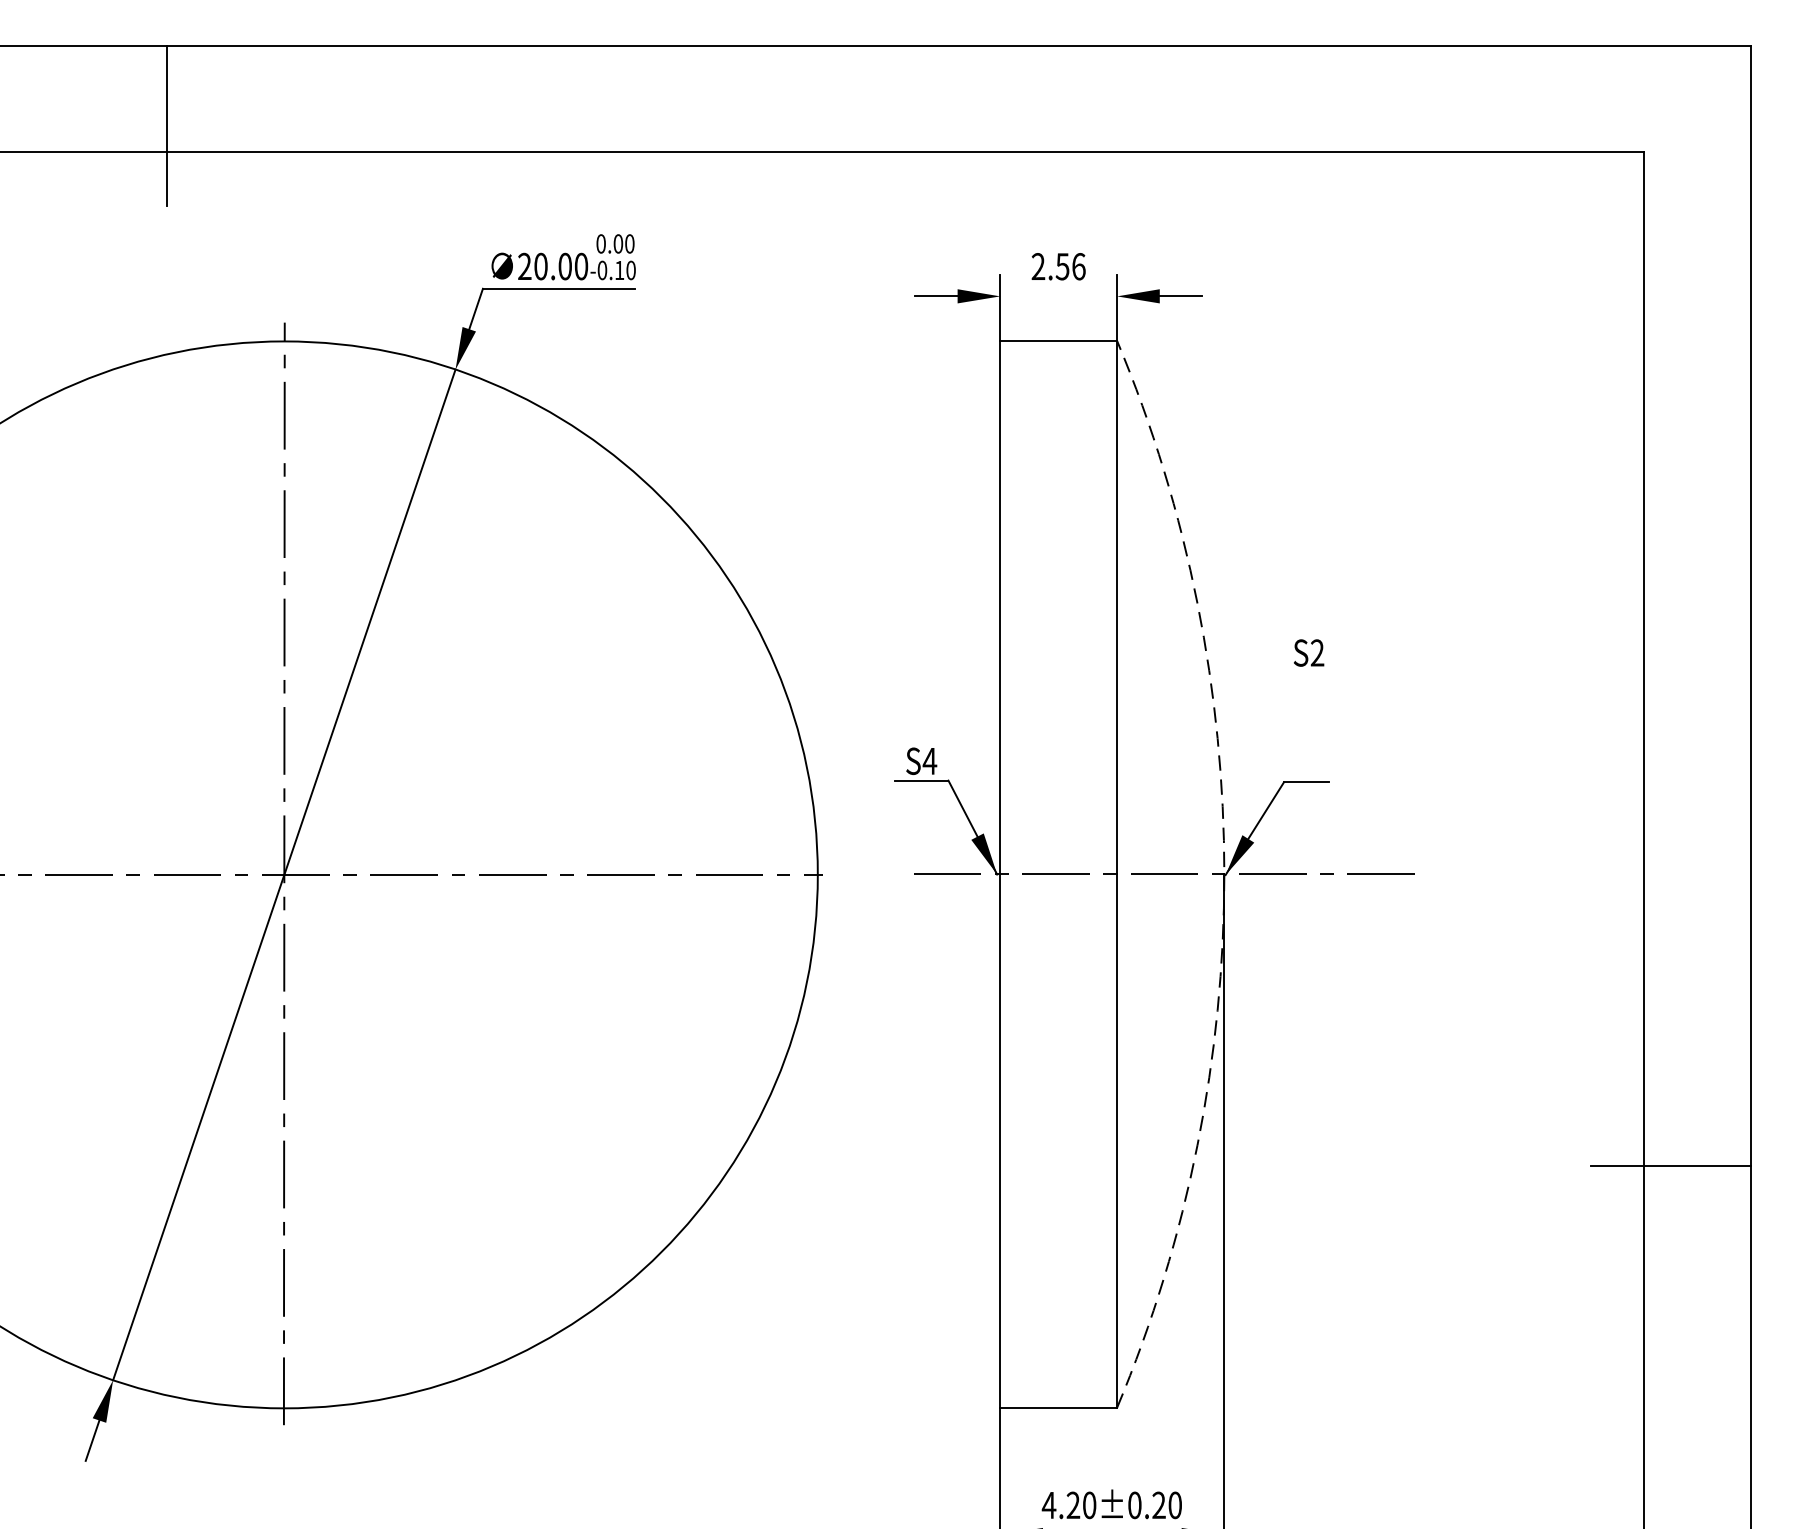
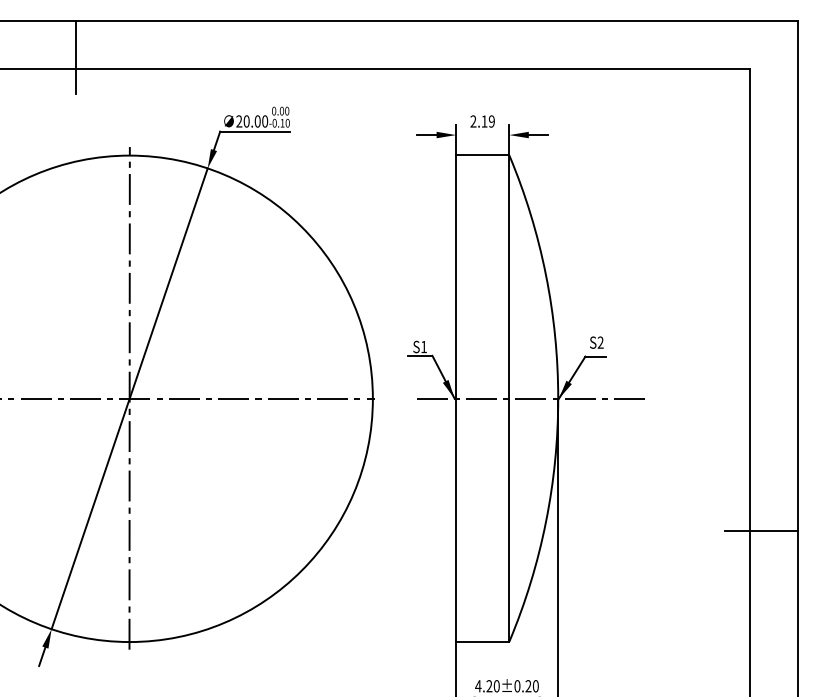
text: (1069, 266) -> (487, 121), 2.56 -> 2.19
text: (1308, 652) -> (596, 342), moved
text: (928, 762) -> (423, 347), S4 -> S1
arc: (1224, 874) -> (558, 398), dashed -> solid

